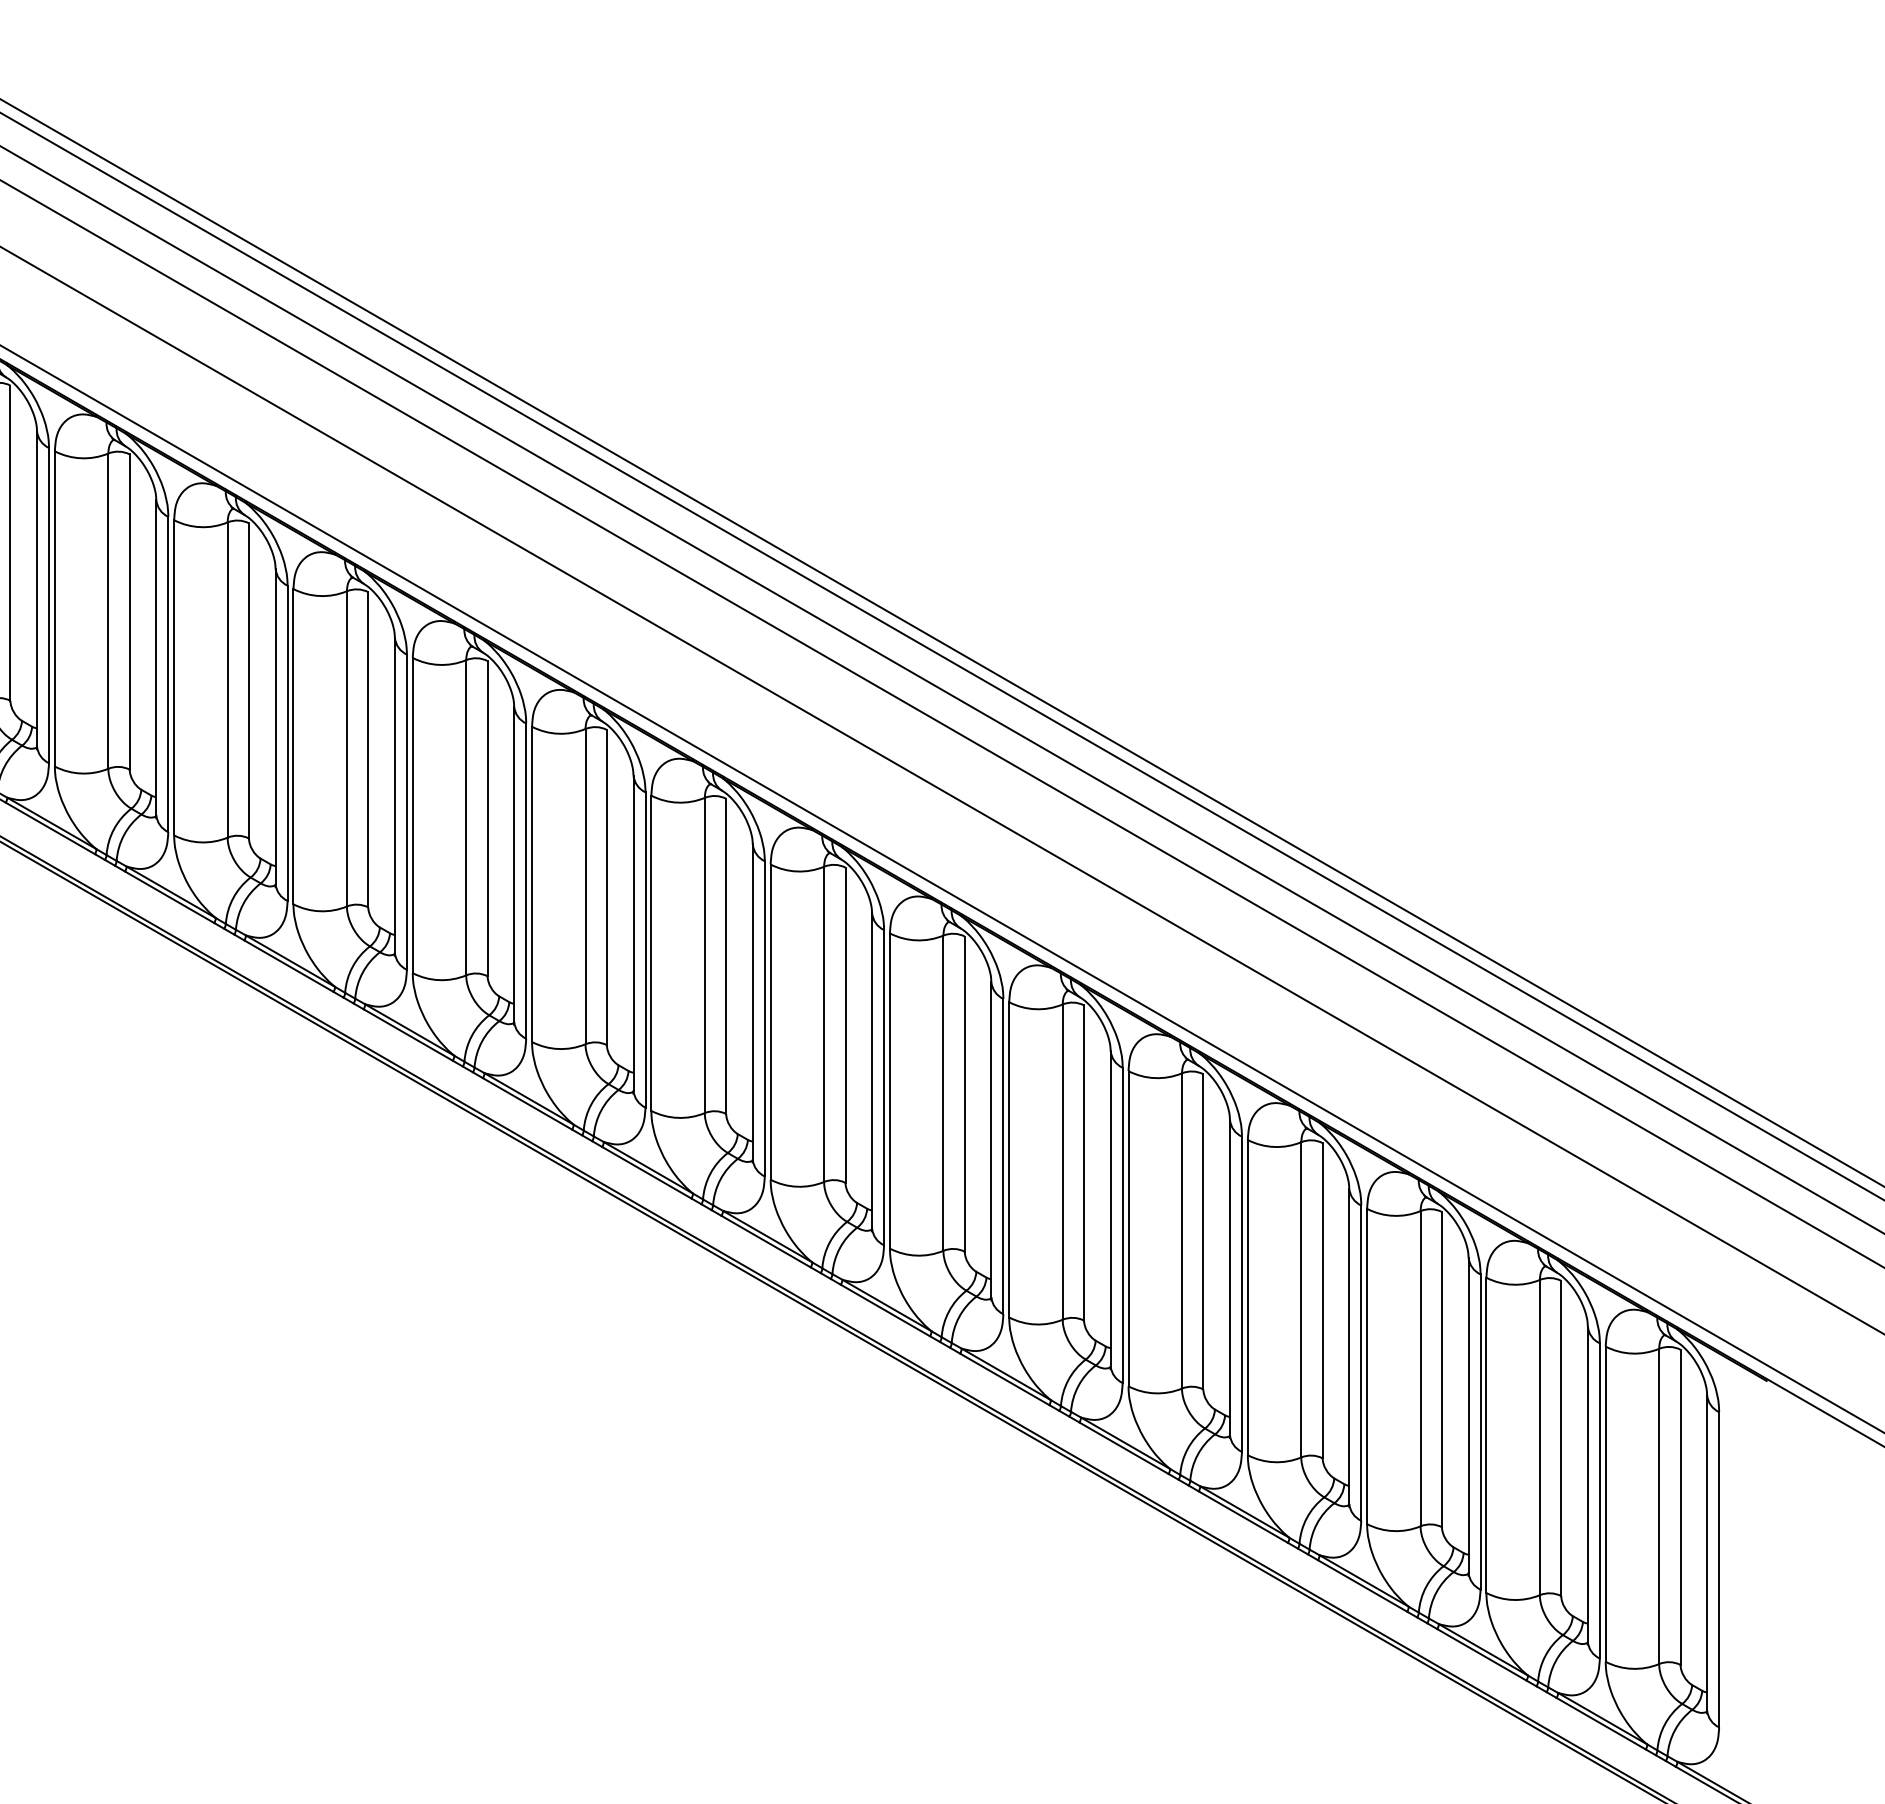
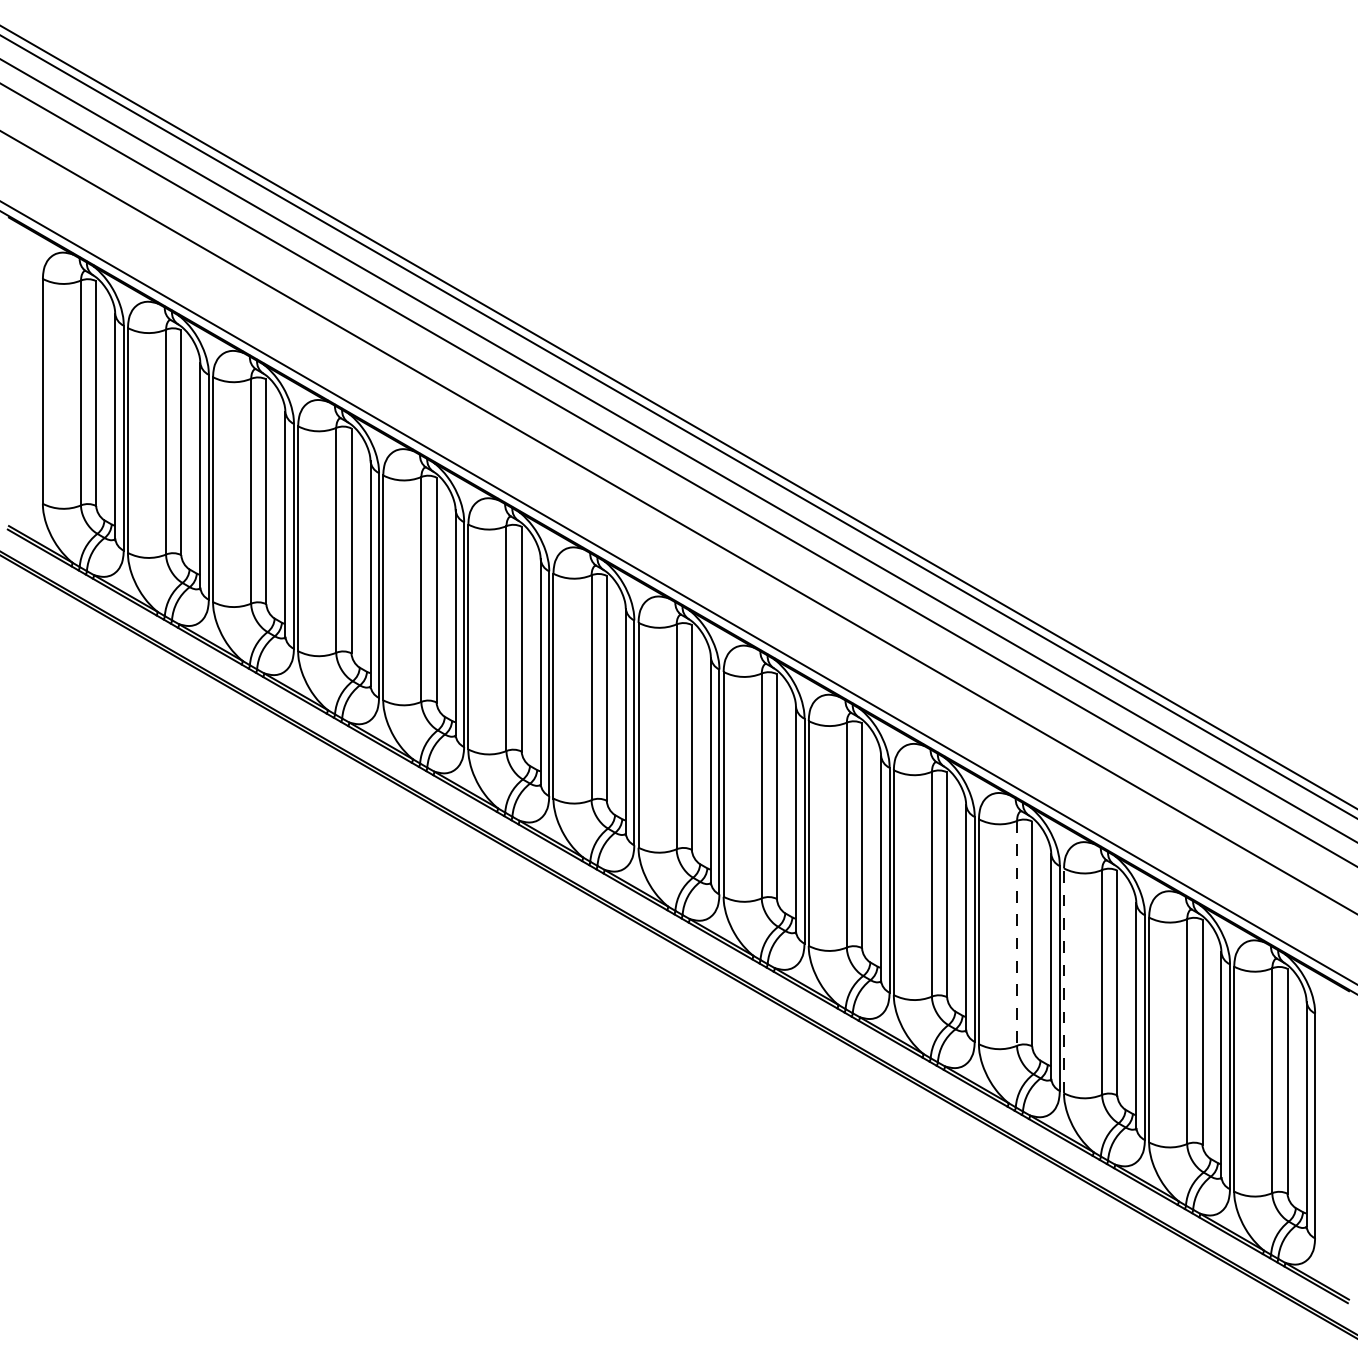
line: (1301, 1300) -> (1017, 933), solid -> dashed
line: (1367, 1365) -> (1064, 980), solid -> dashed

